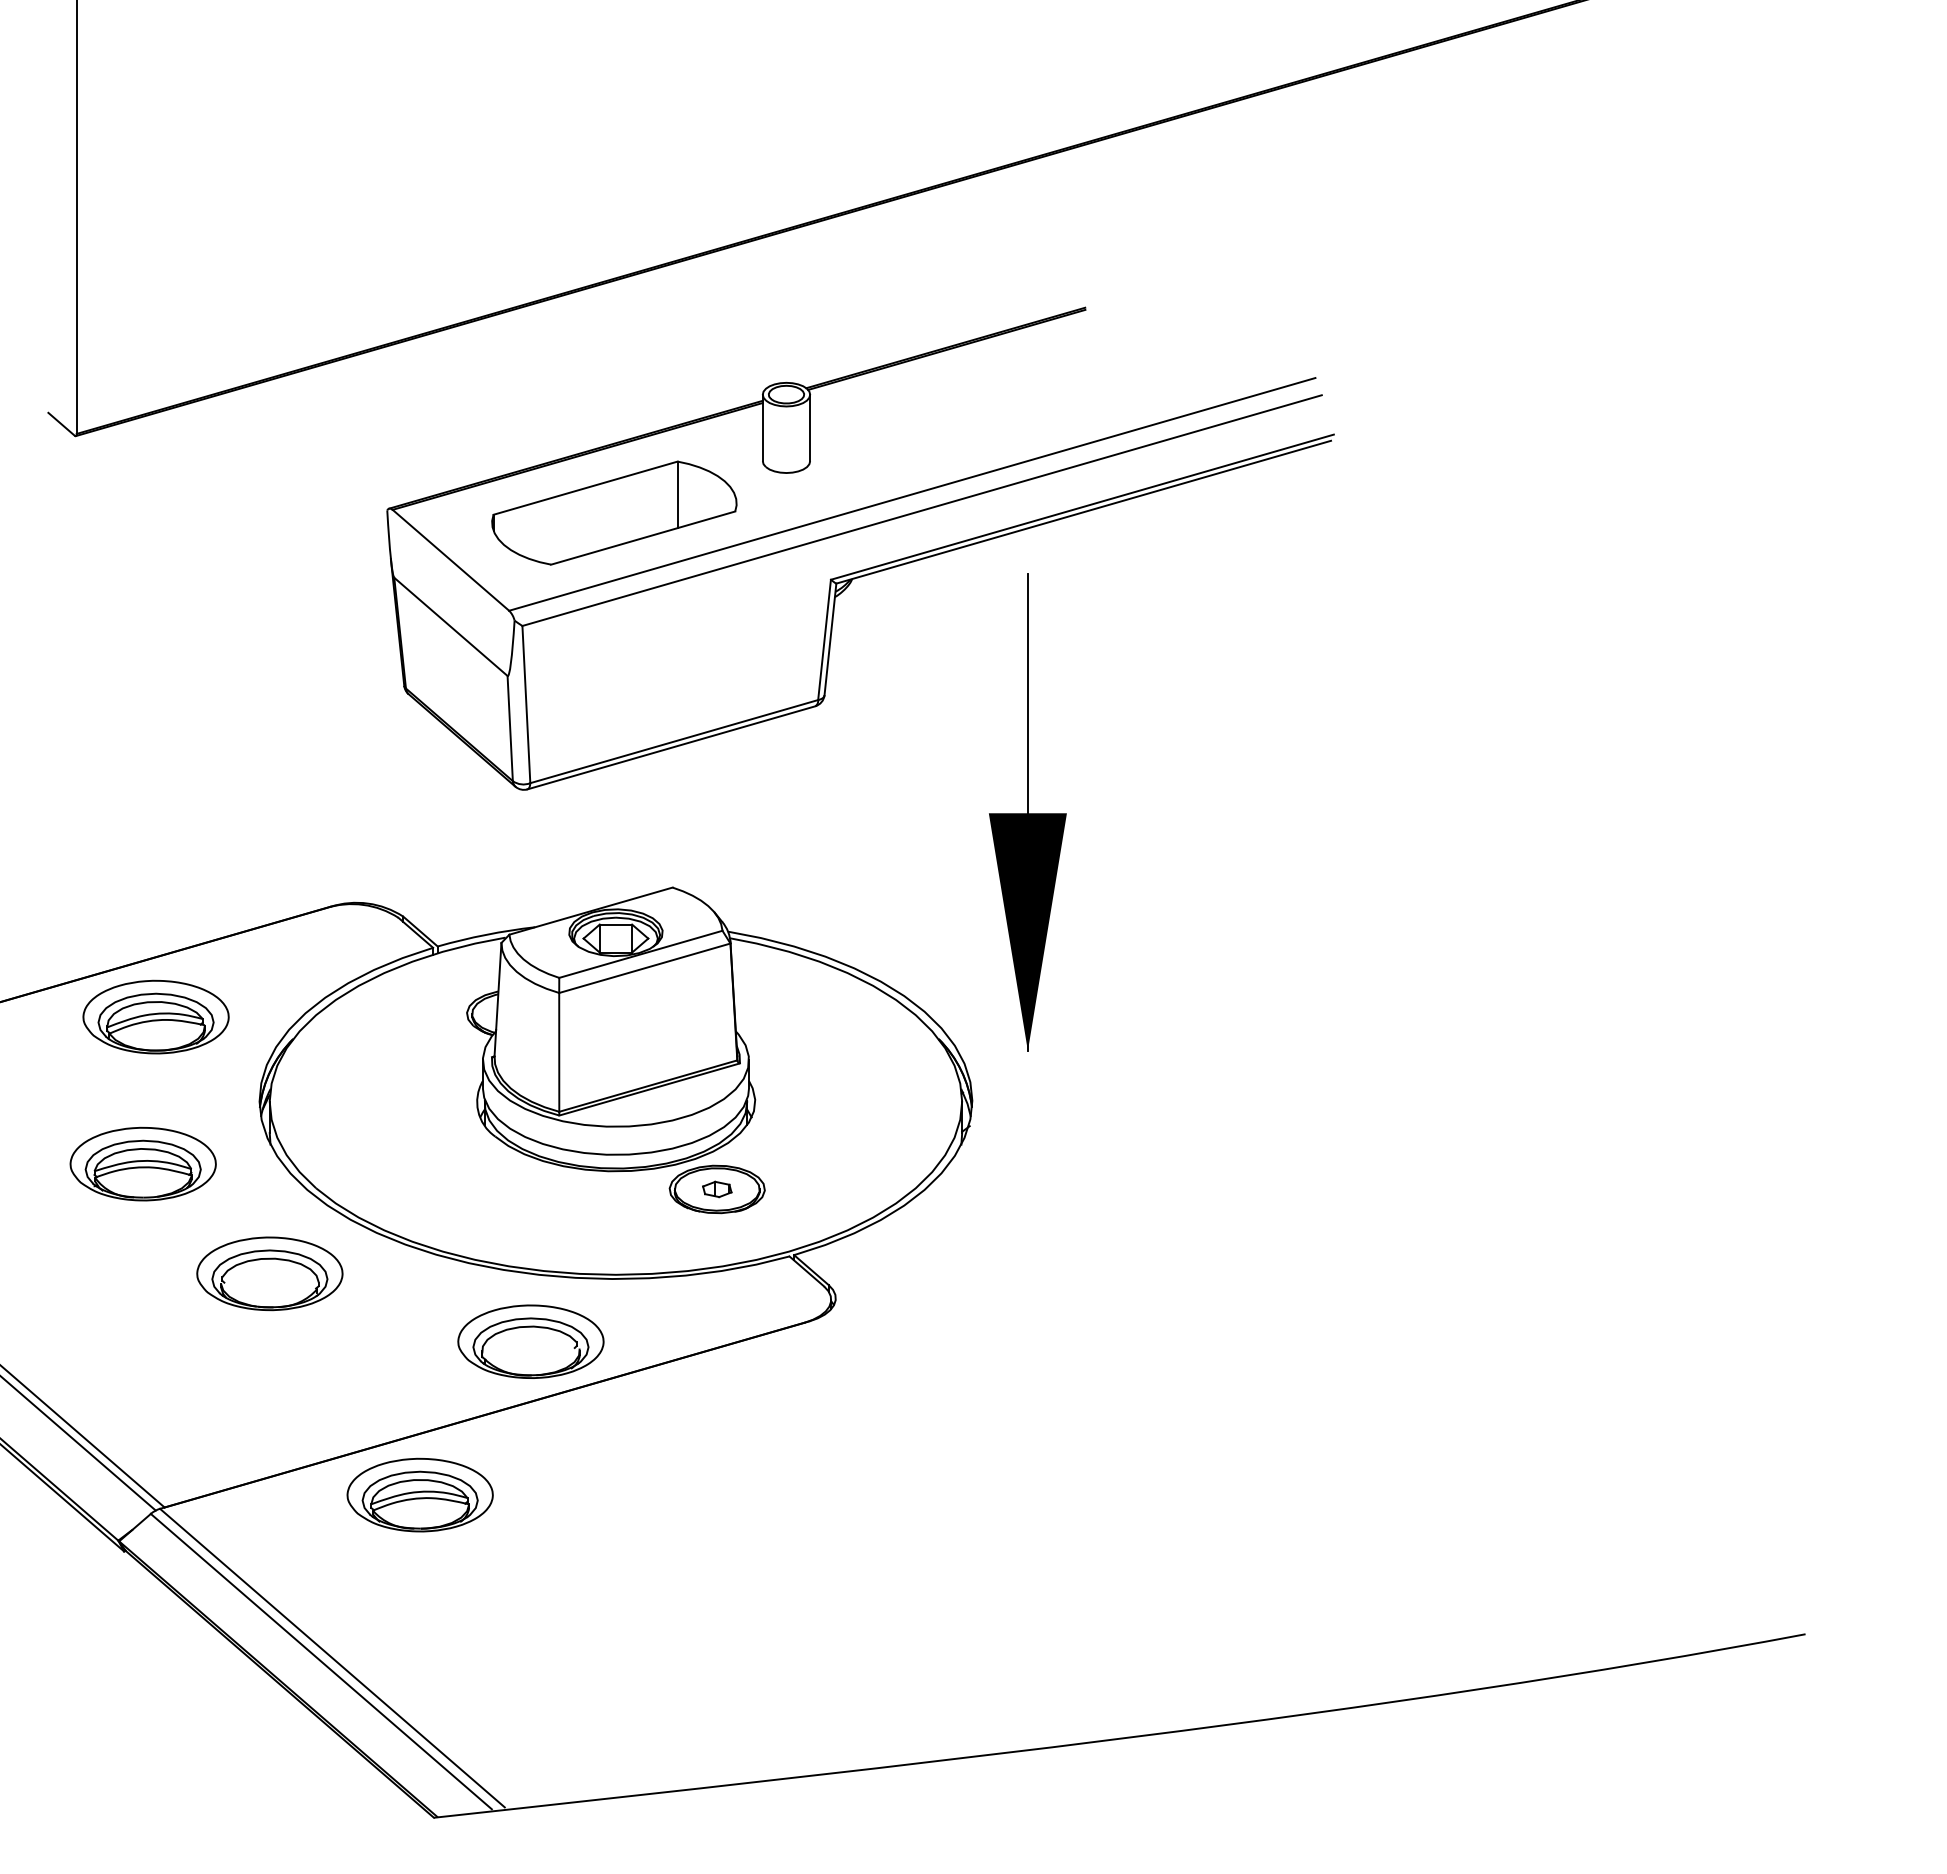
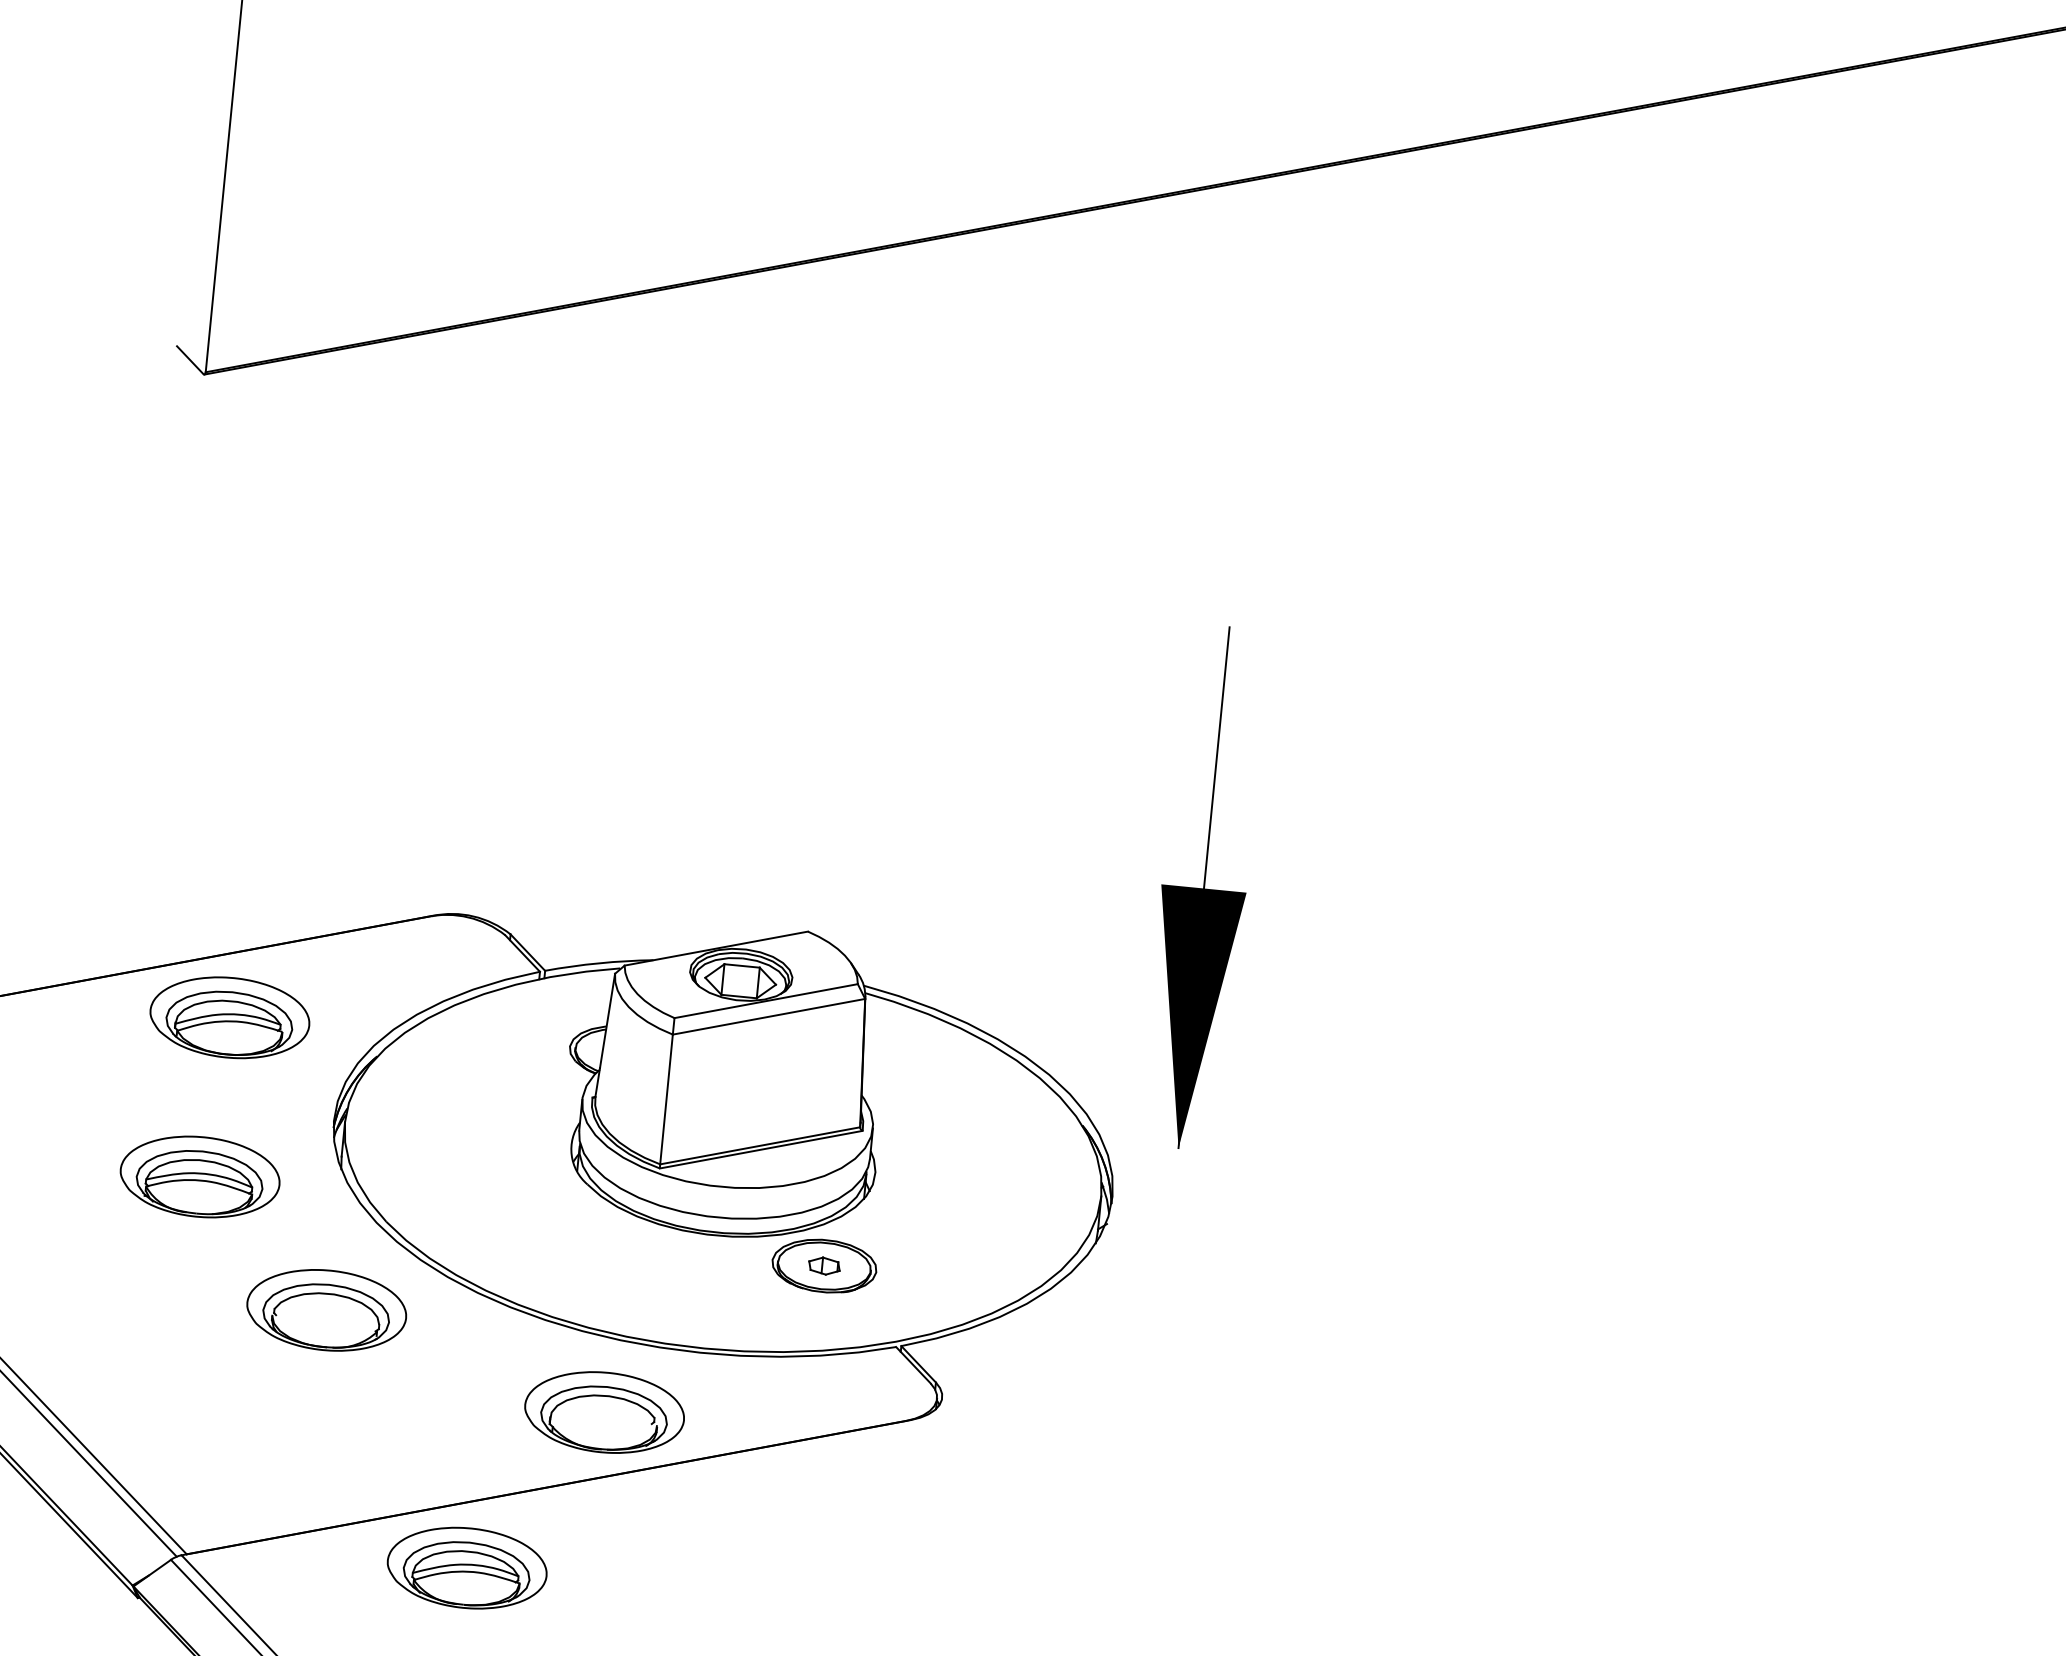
part: (854, 531) -> (1044, 562), removed

